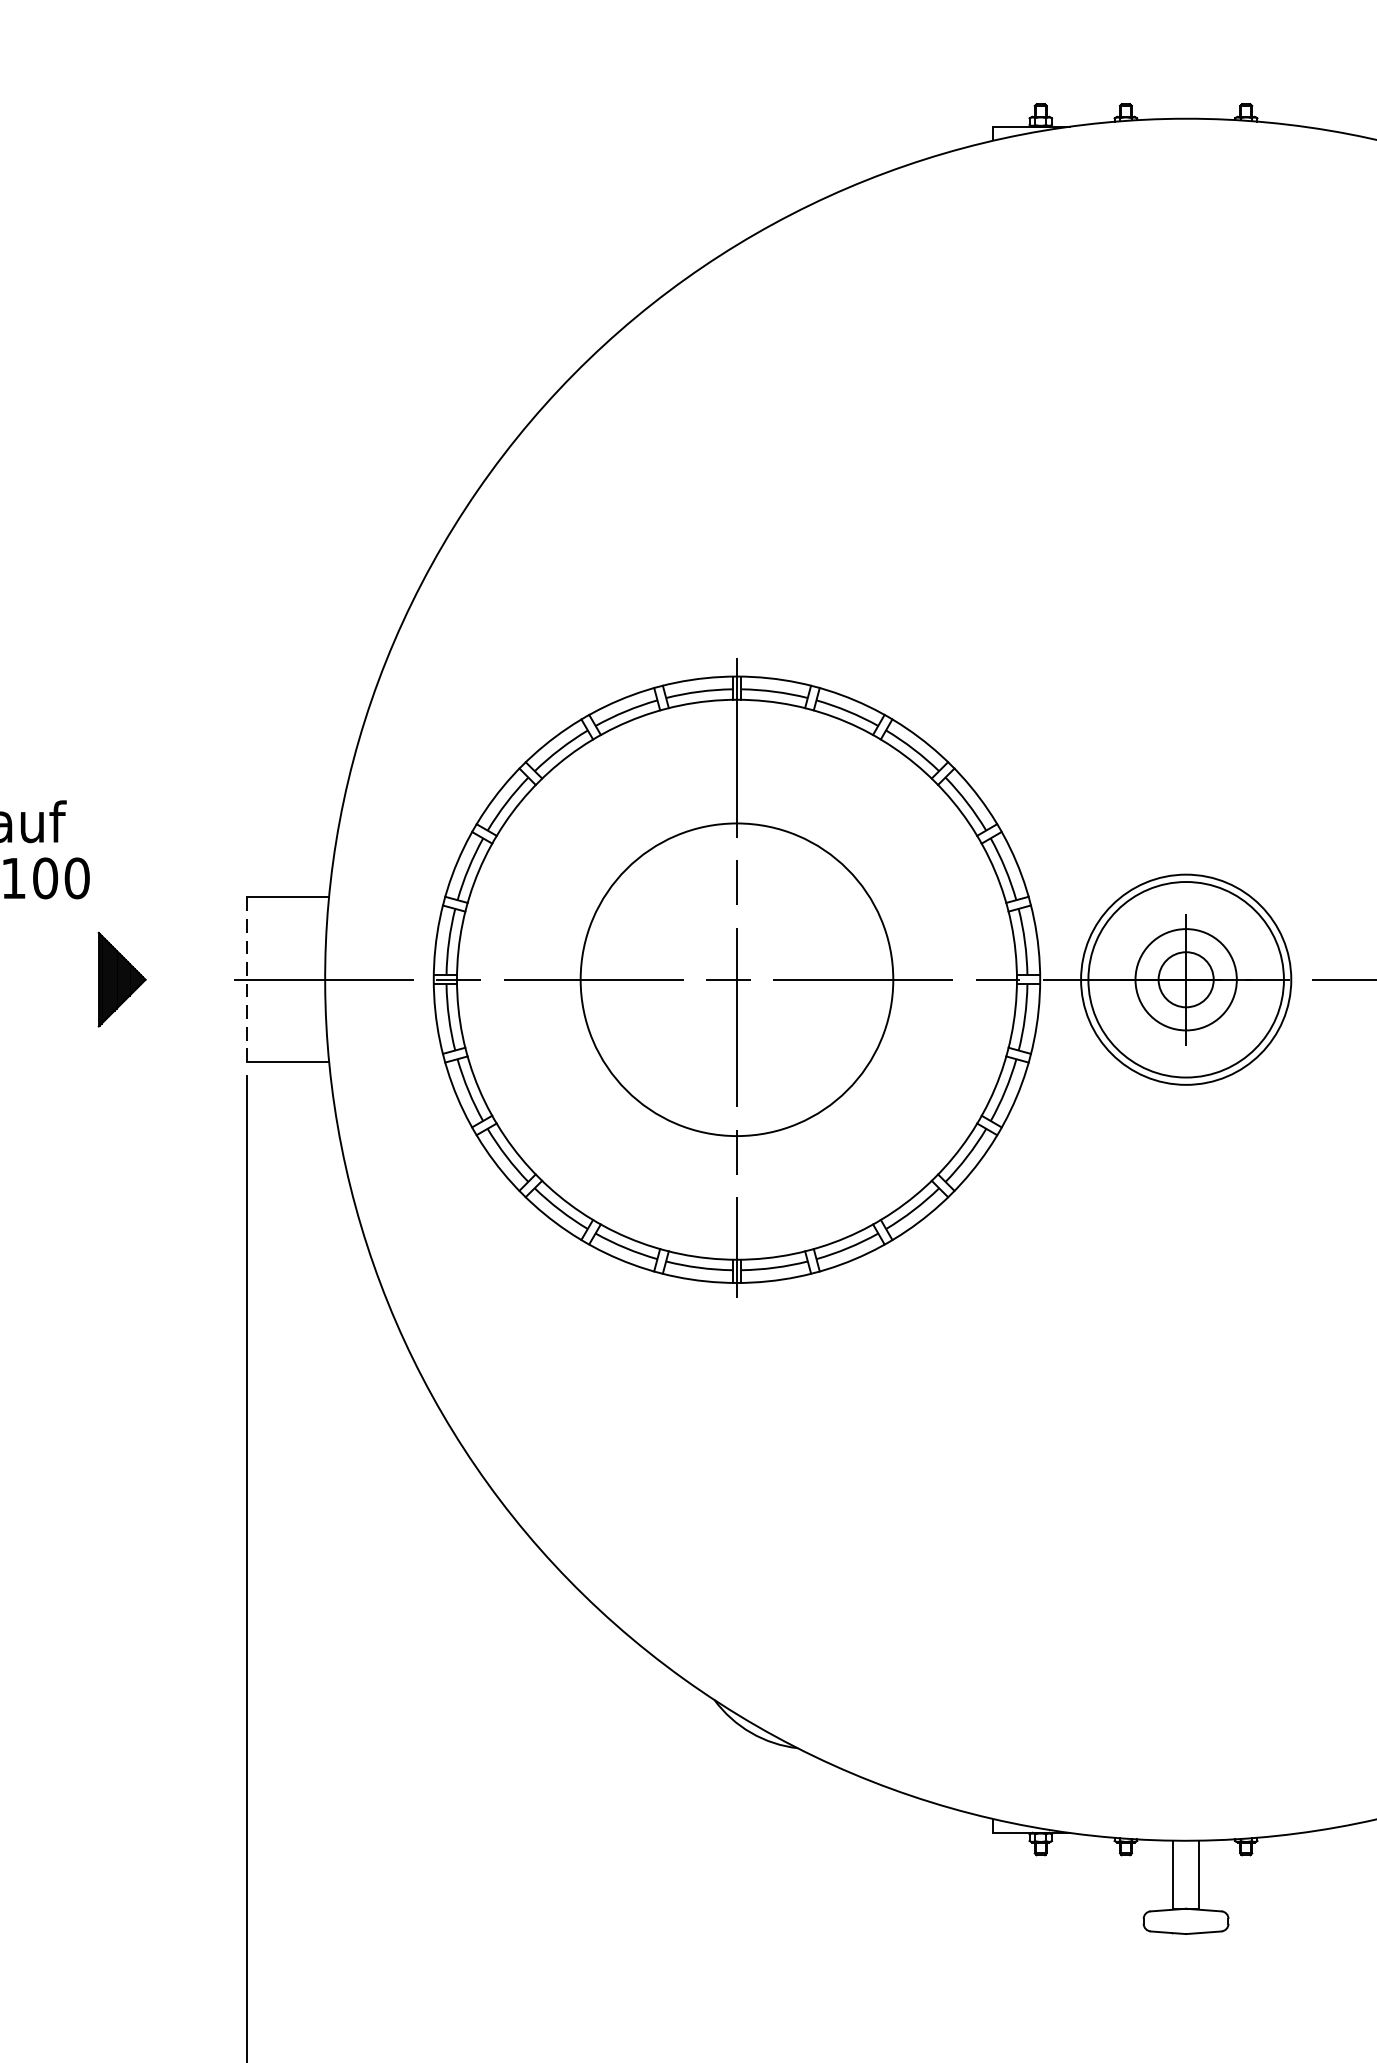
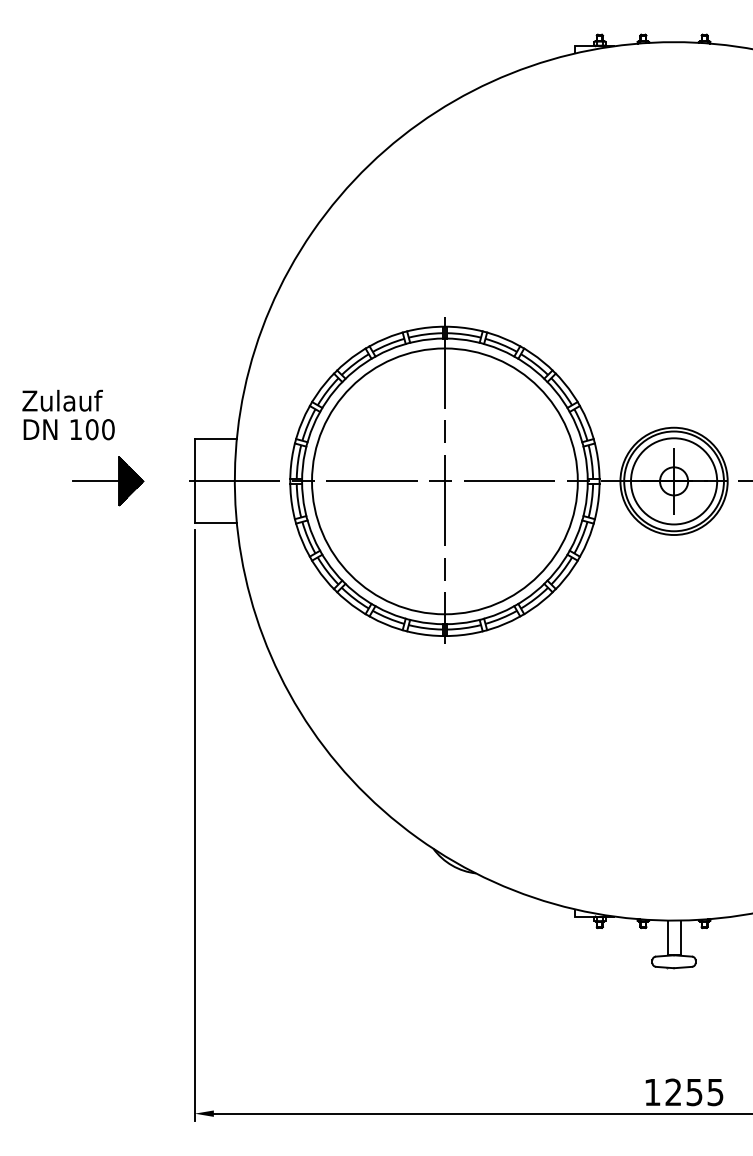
line: (53, 979) -> (96, 481), added
line: (246, 979) -> (194, 481), dashed -> solid
circle: (736, 979) -> (444, 481), size x1.67
circle: (1185, 979) -> (673, 481), size x1.67

